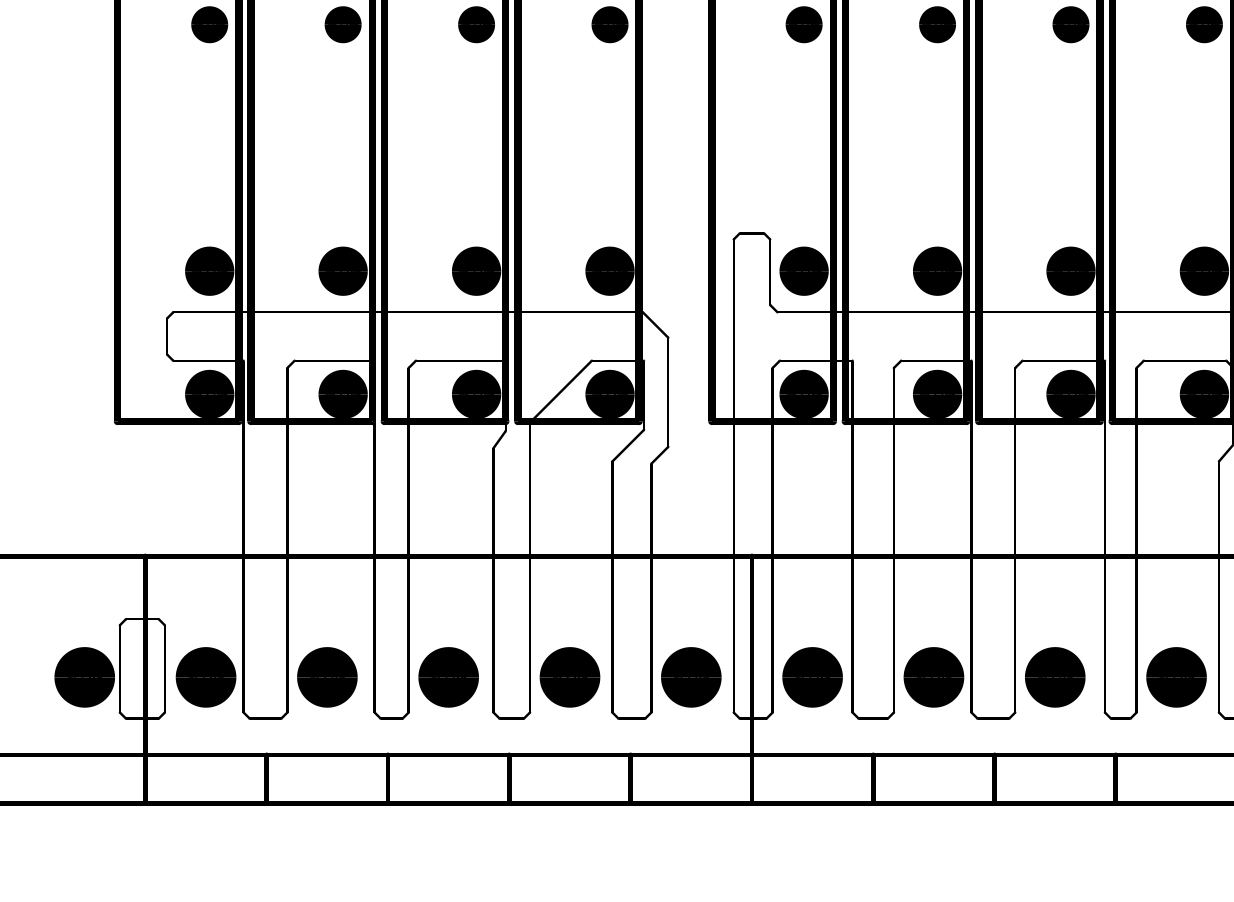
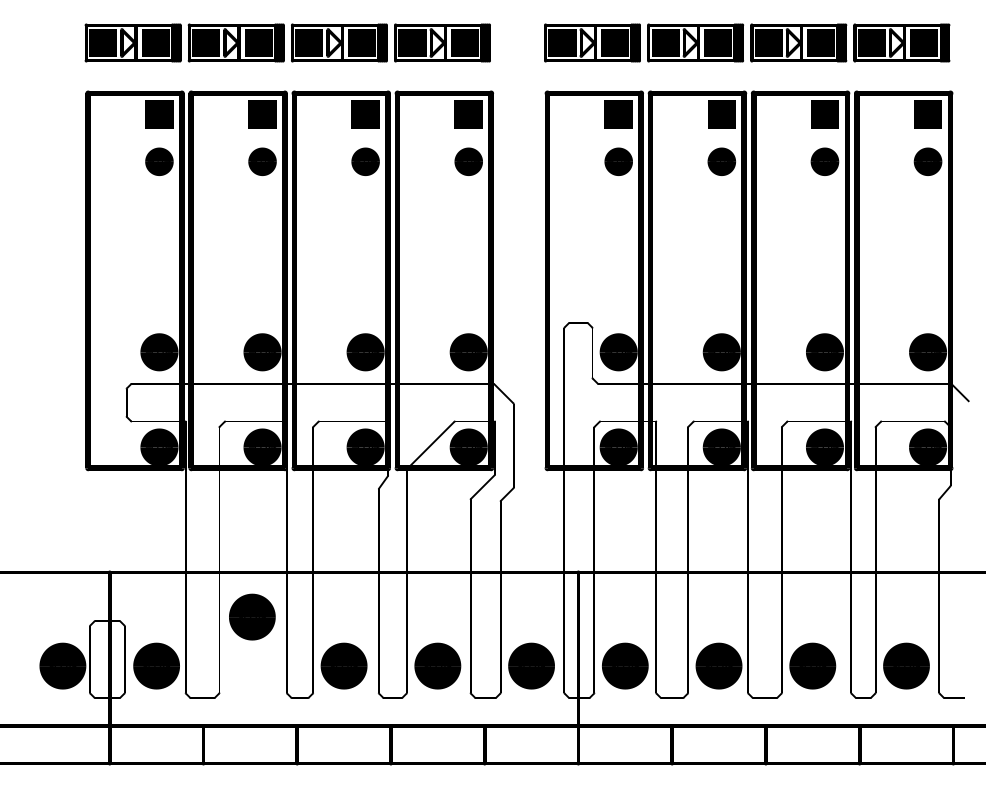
text: (327, 676) -> (252, 616), moved

